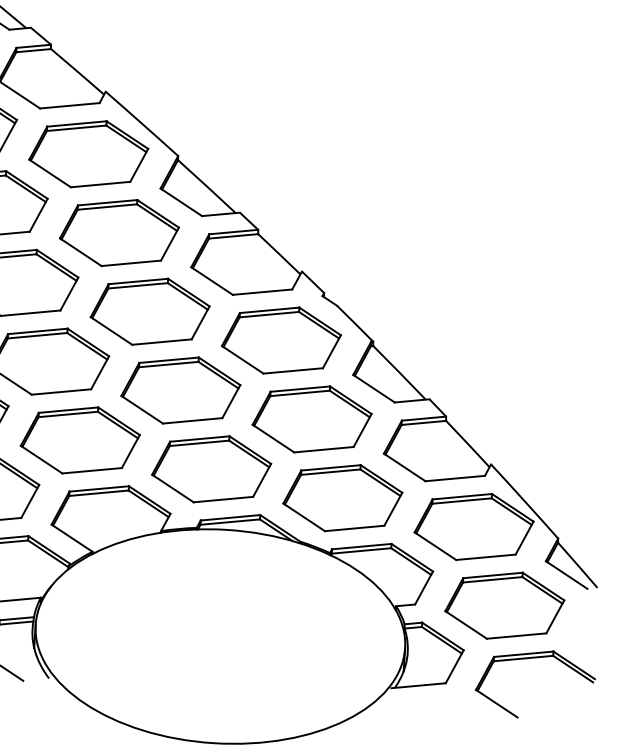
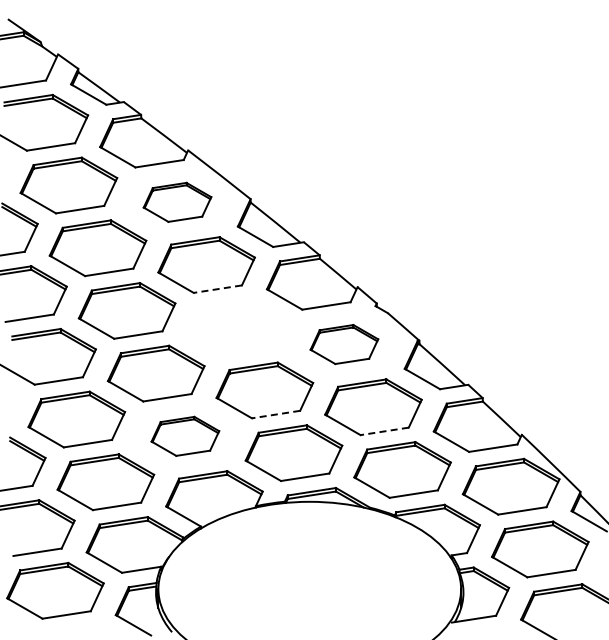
part: (88, 154) -> (177, 202), size x0.7
line: (130, 263) -> (217, 289), solid -> dashed
part: (149, 311) -> (235, 327), removed
part: (281, 340) -> (344, 344), size x0.7
line: (192, 420) -> (275, 414), solid -> dashed
part: (80, 440) -> (185, 436), size x0.7
line: (323, 449) -> (384, 431), solid -> dashed

